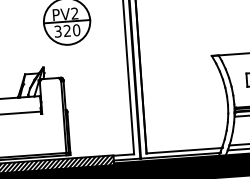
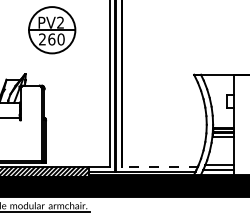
text: (63, 31) -> (47, 39), 320 -> 260
line: (183, 150) -> (159, 167), solid -> dashed

